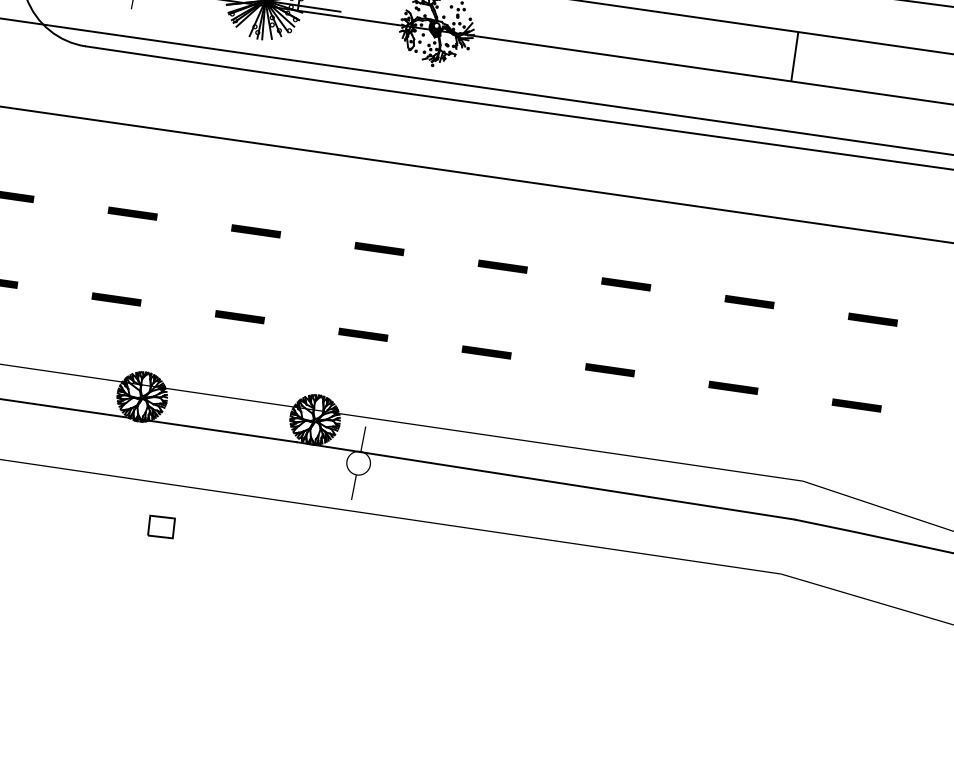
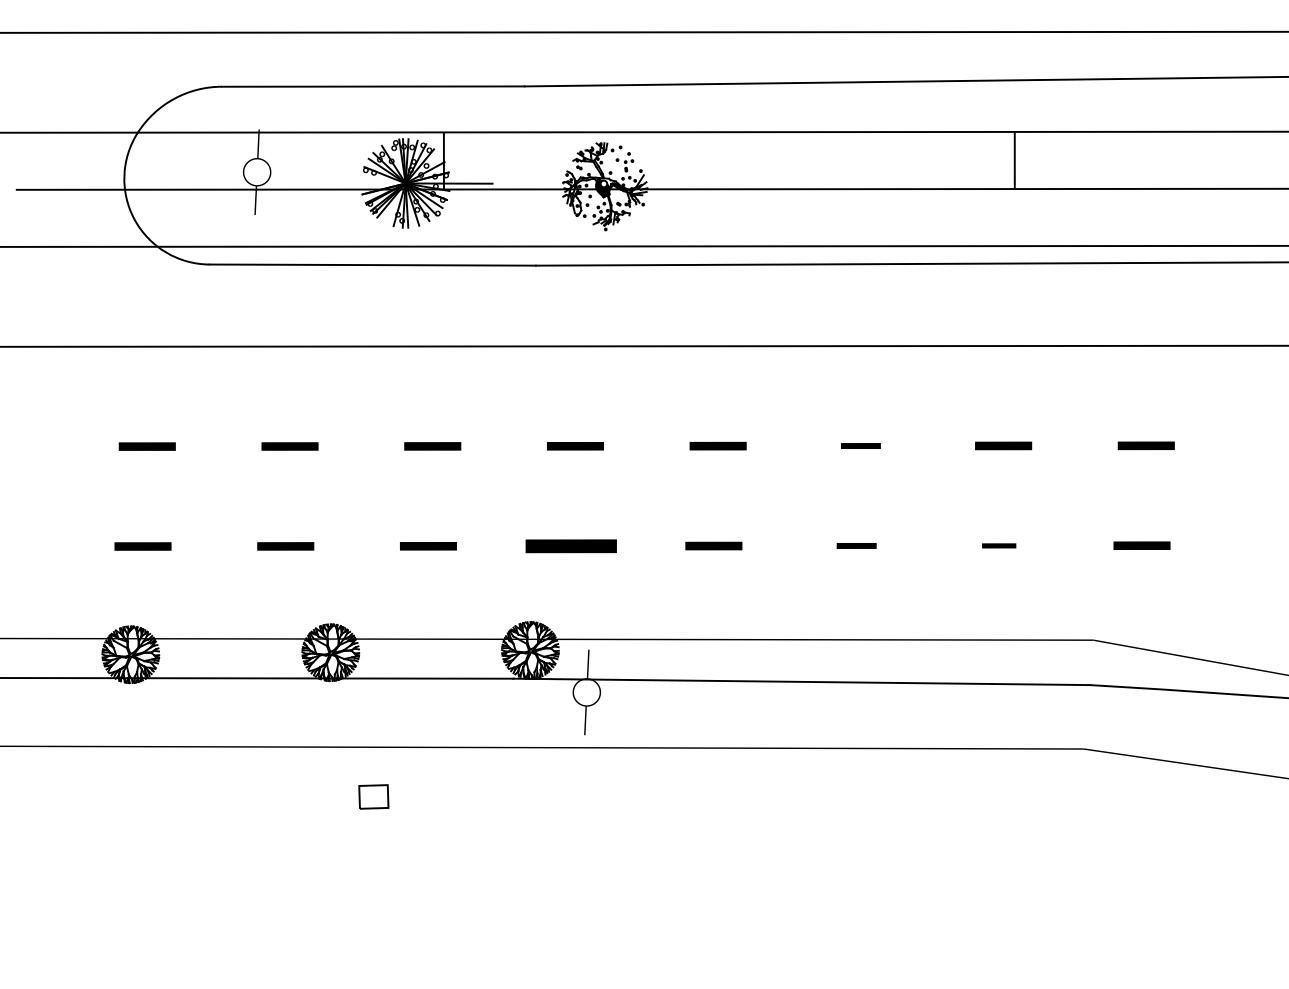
part: (625, 283) -> (860, 445), size x0.7
part: (362, 334) -> (570, 545), size x1.6
part: (610, 369) -> (856, 545), size x0.7
part: (732, 387) -> (998, 545), size x0.6

